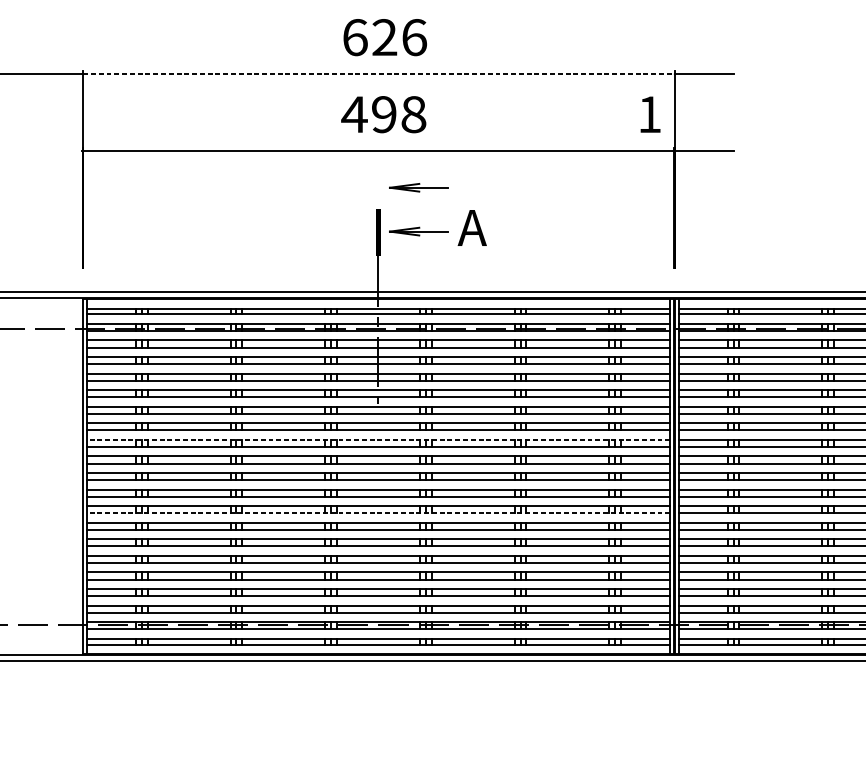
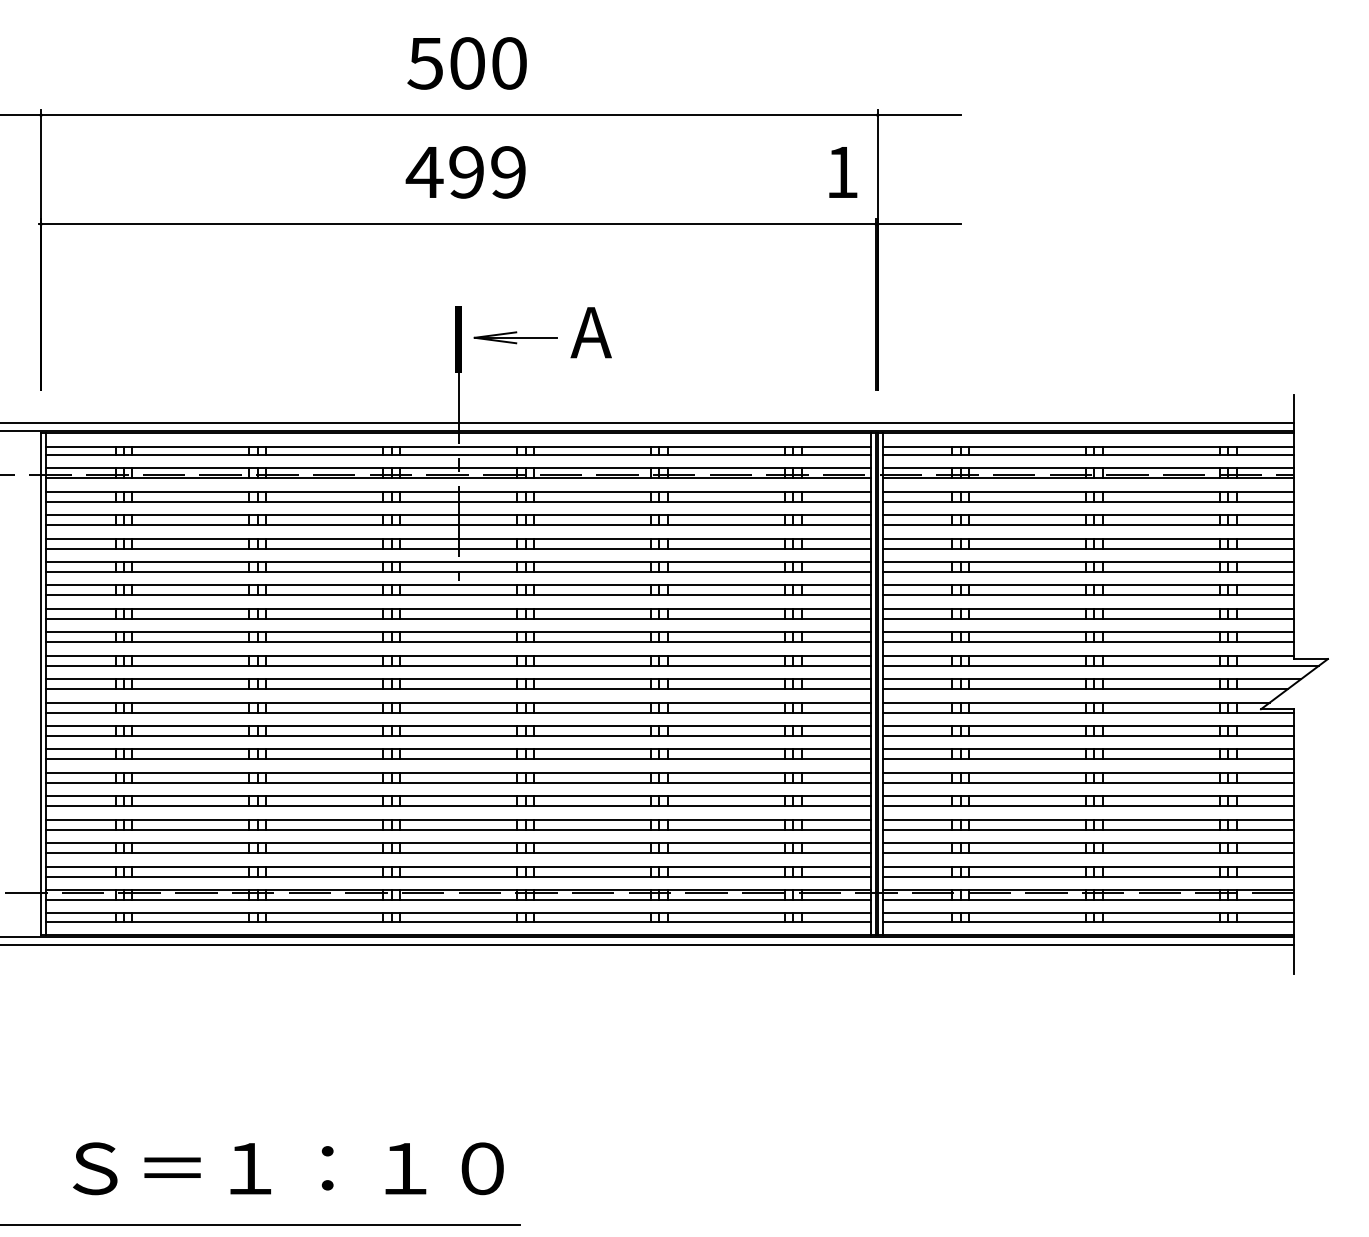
text: (384, 37) -> (467, 63), 626 -> 500
line: (379, 74) -> (459, 115), dashed -> solid
text: (413, 114) -> (508, 172), 498 -> 499
part: (418, 187) -> (515, 275), removed
line: (378, 440) -> (458, 632), dashed -> solid
line: (378, 513) -> (458, 736), dashed -> solid

